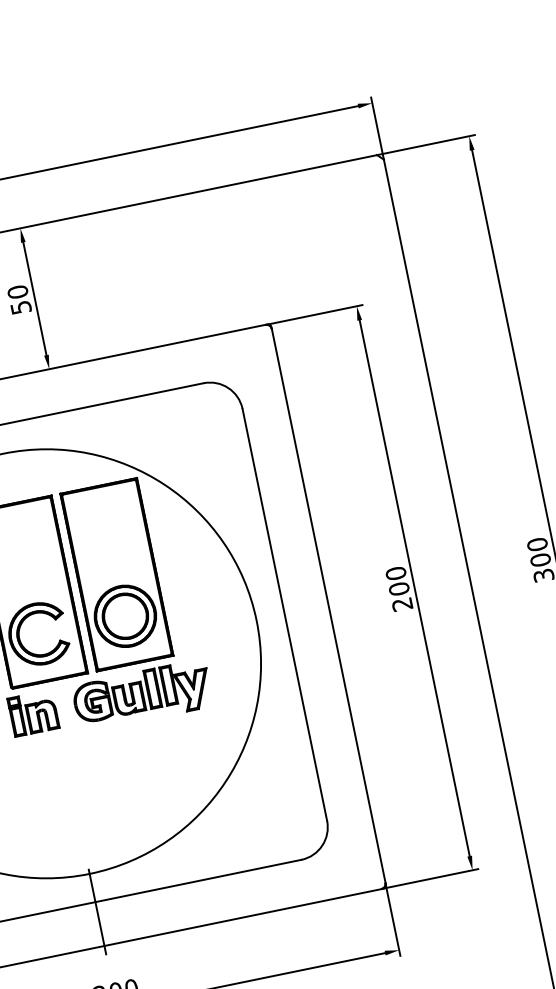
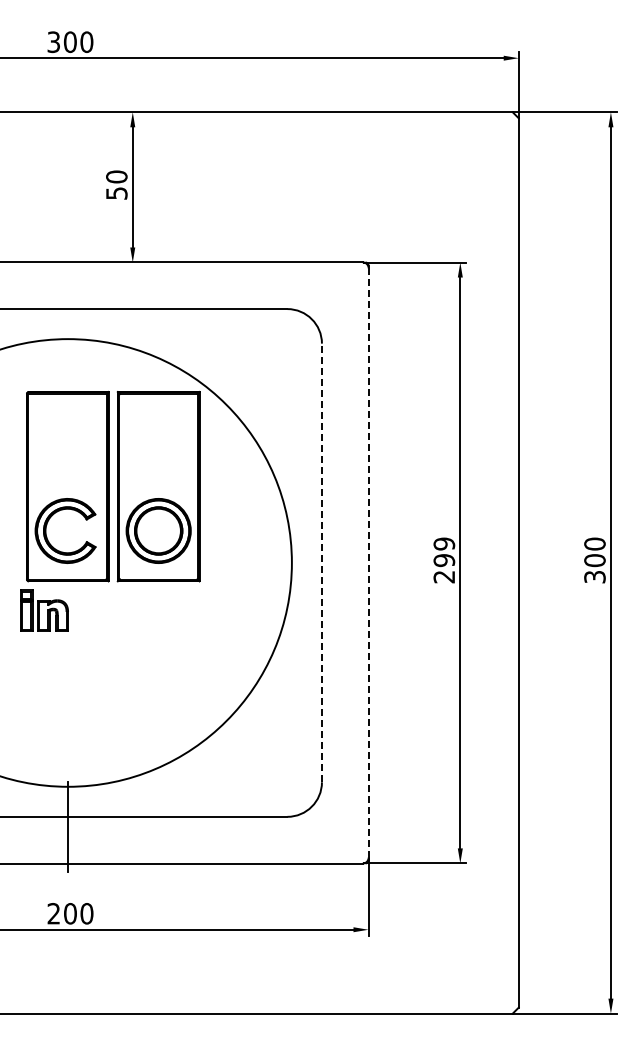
text: (397, 581) -> (444, 552), 200 -> 299
line: (328, 605) -> (368, 562), solid -> dashed
line: (284, 614) -> (321, 562), solid -> dashed
part: (142, 695) -> (159, 615), removed

